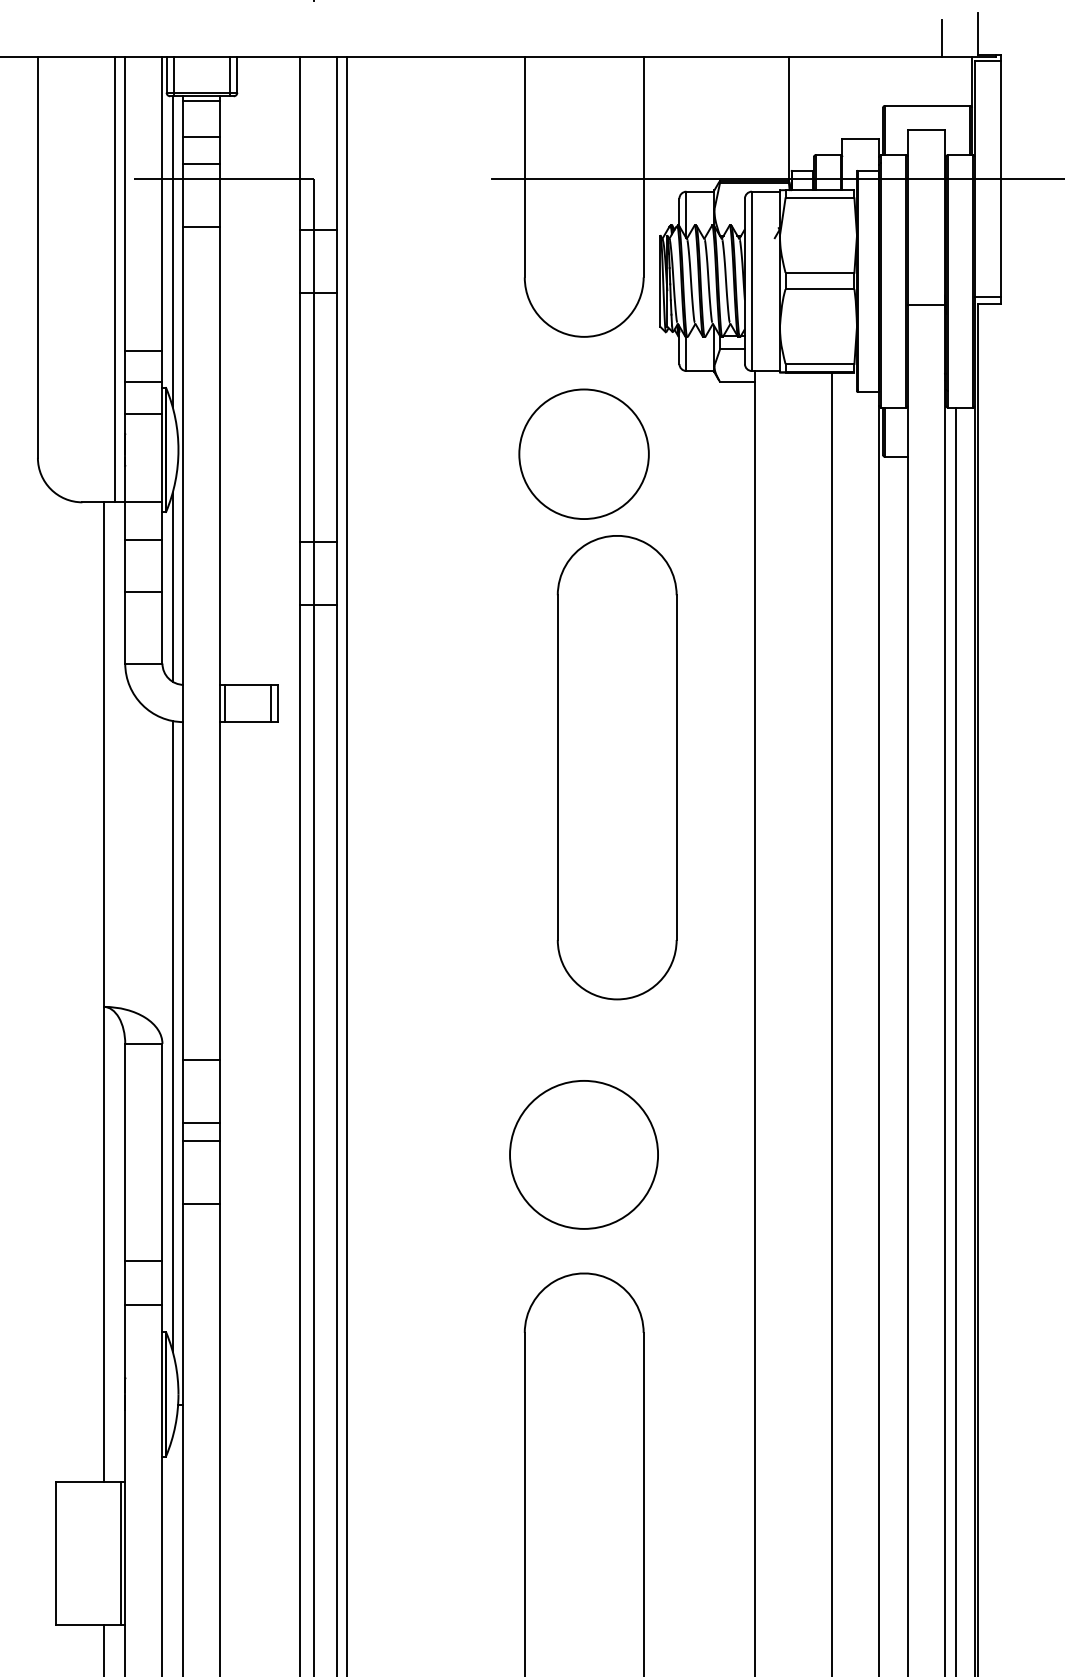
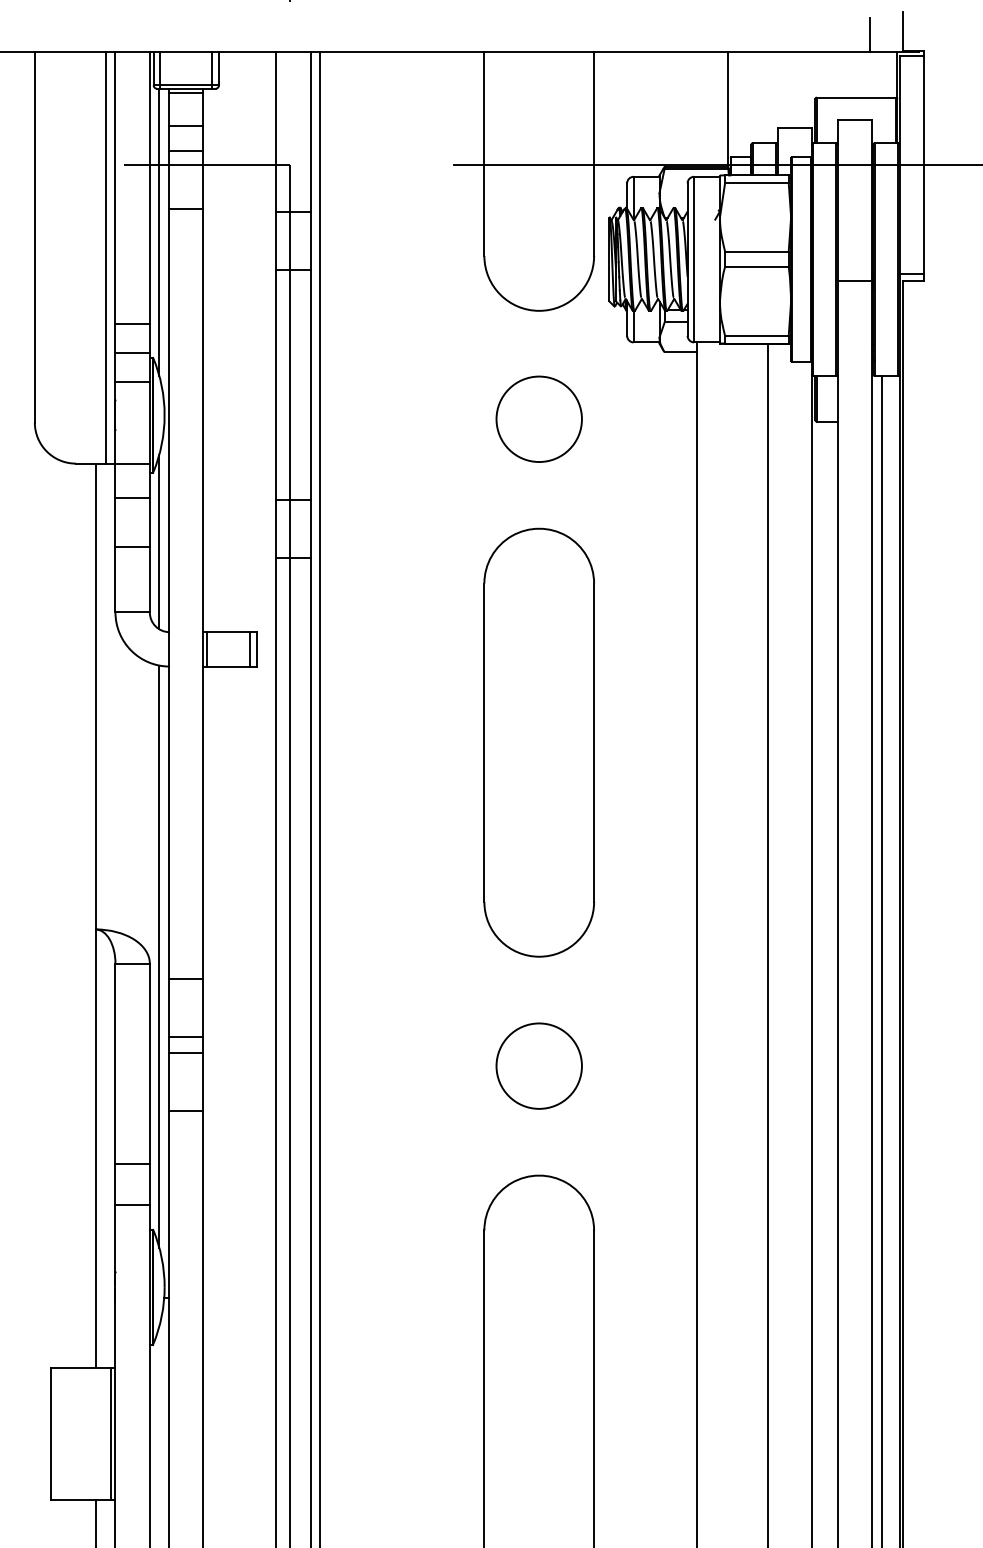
circle: (584, 454) -> (539, 419), size x0.71
part: (616, 767) -> (538, 742), moved
circle: (584, 1154) -> (539, 1065), size x0.62

